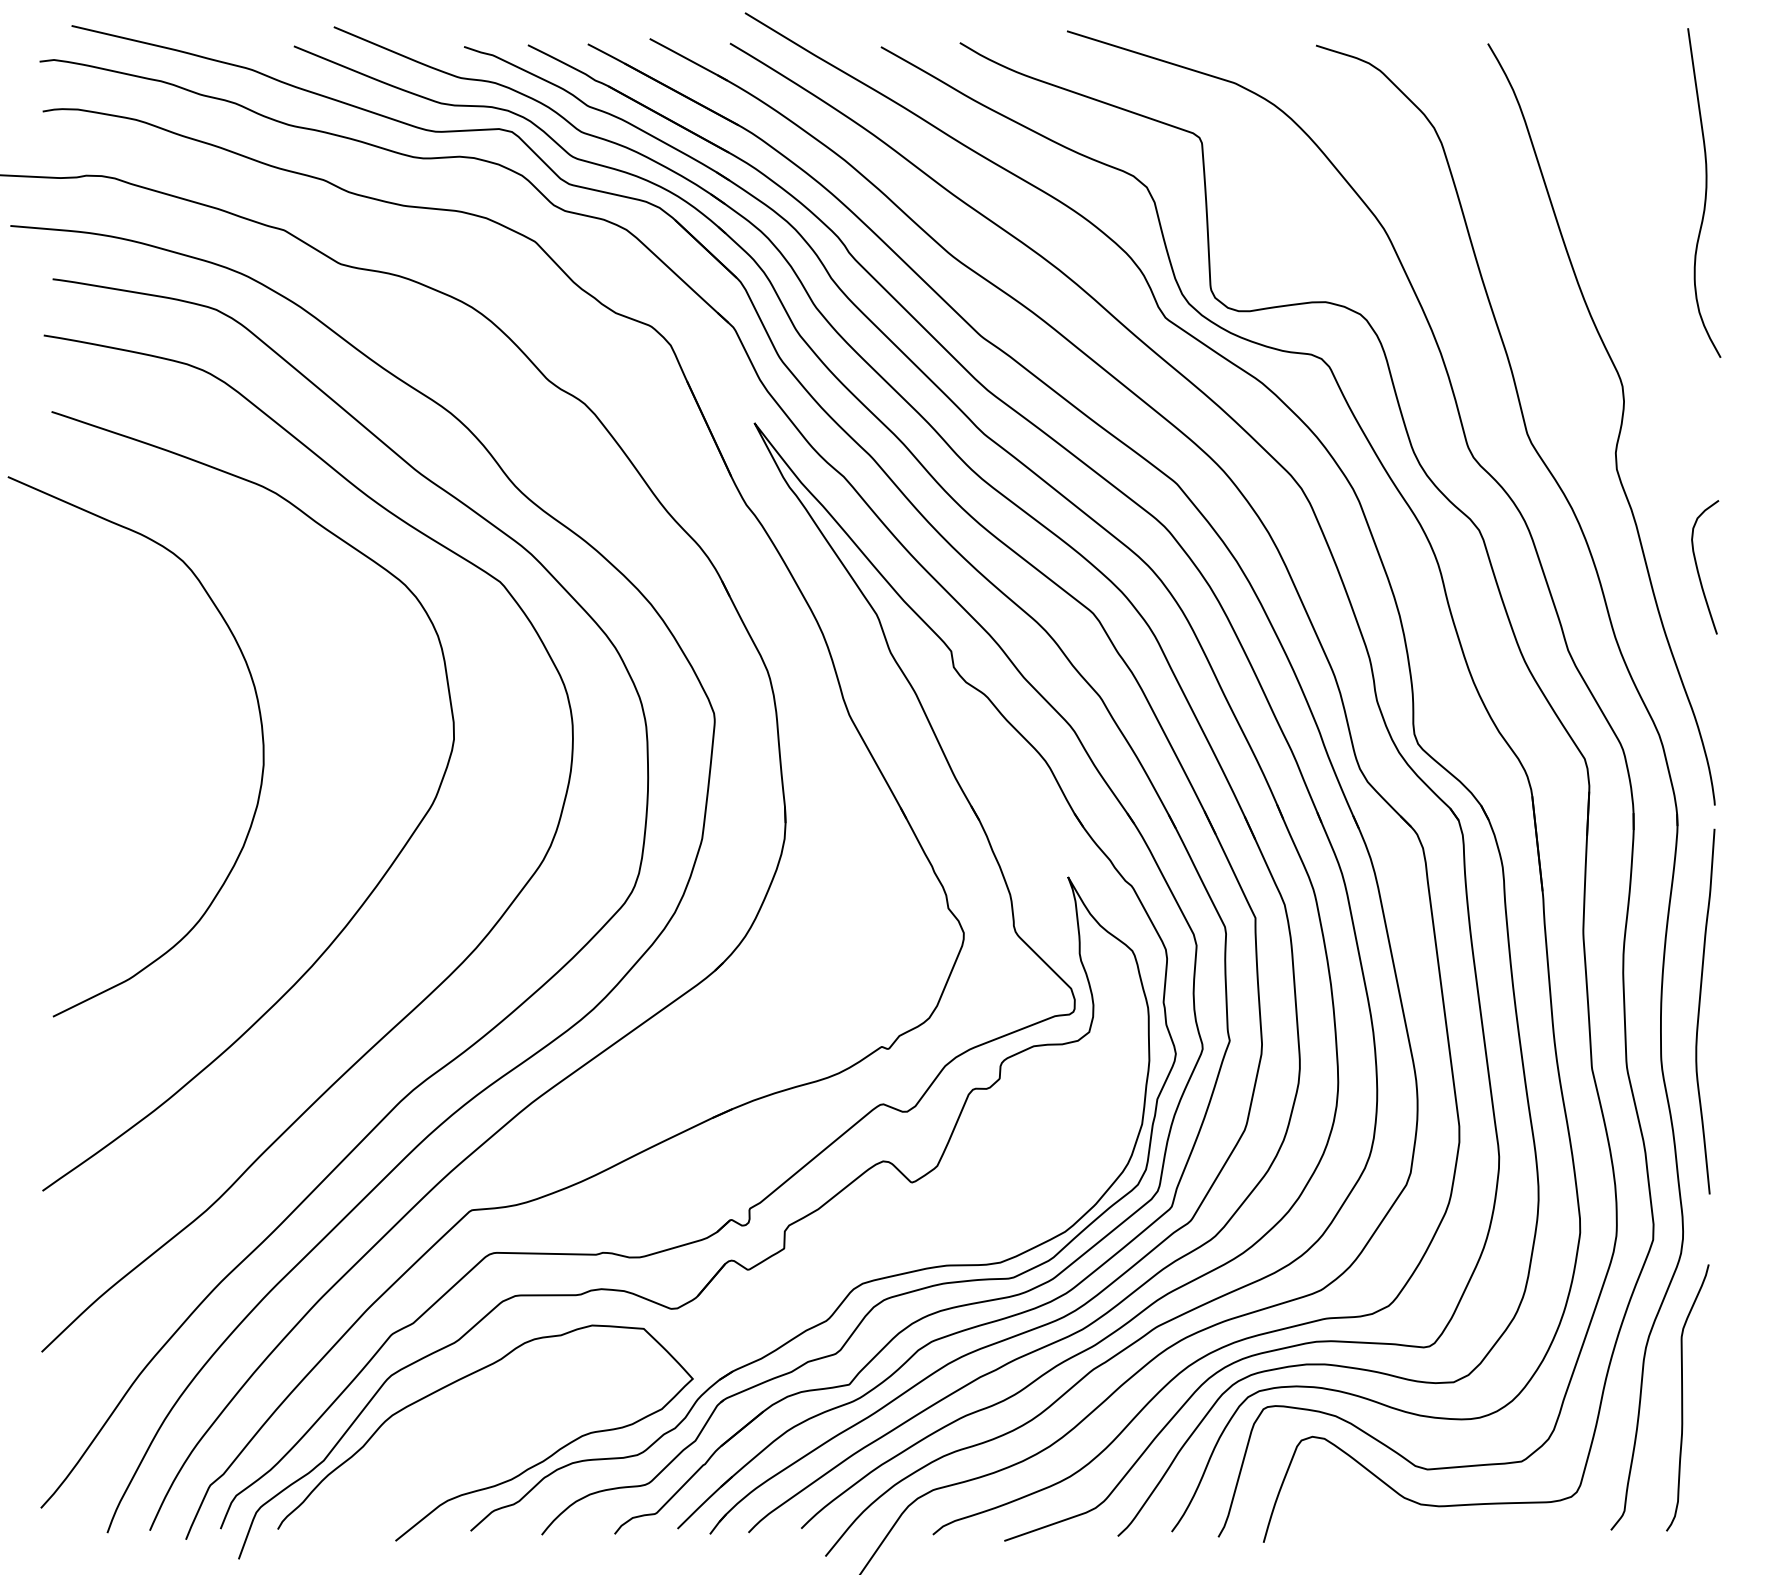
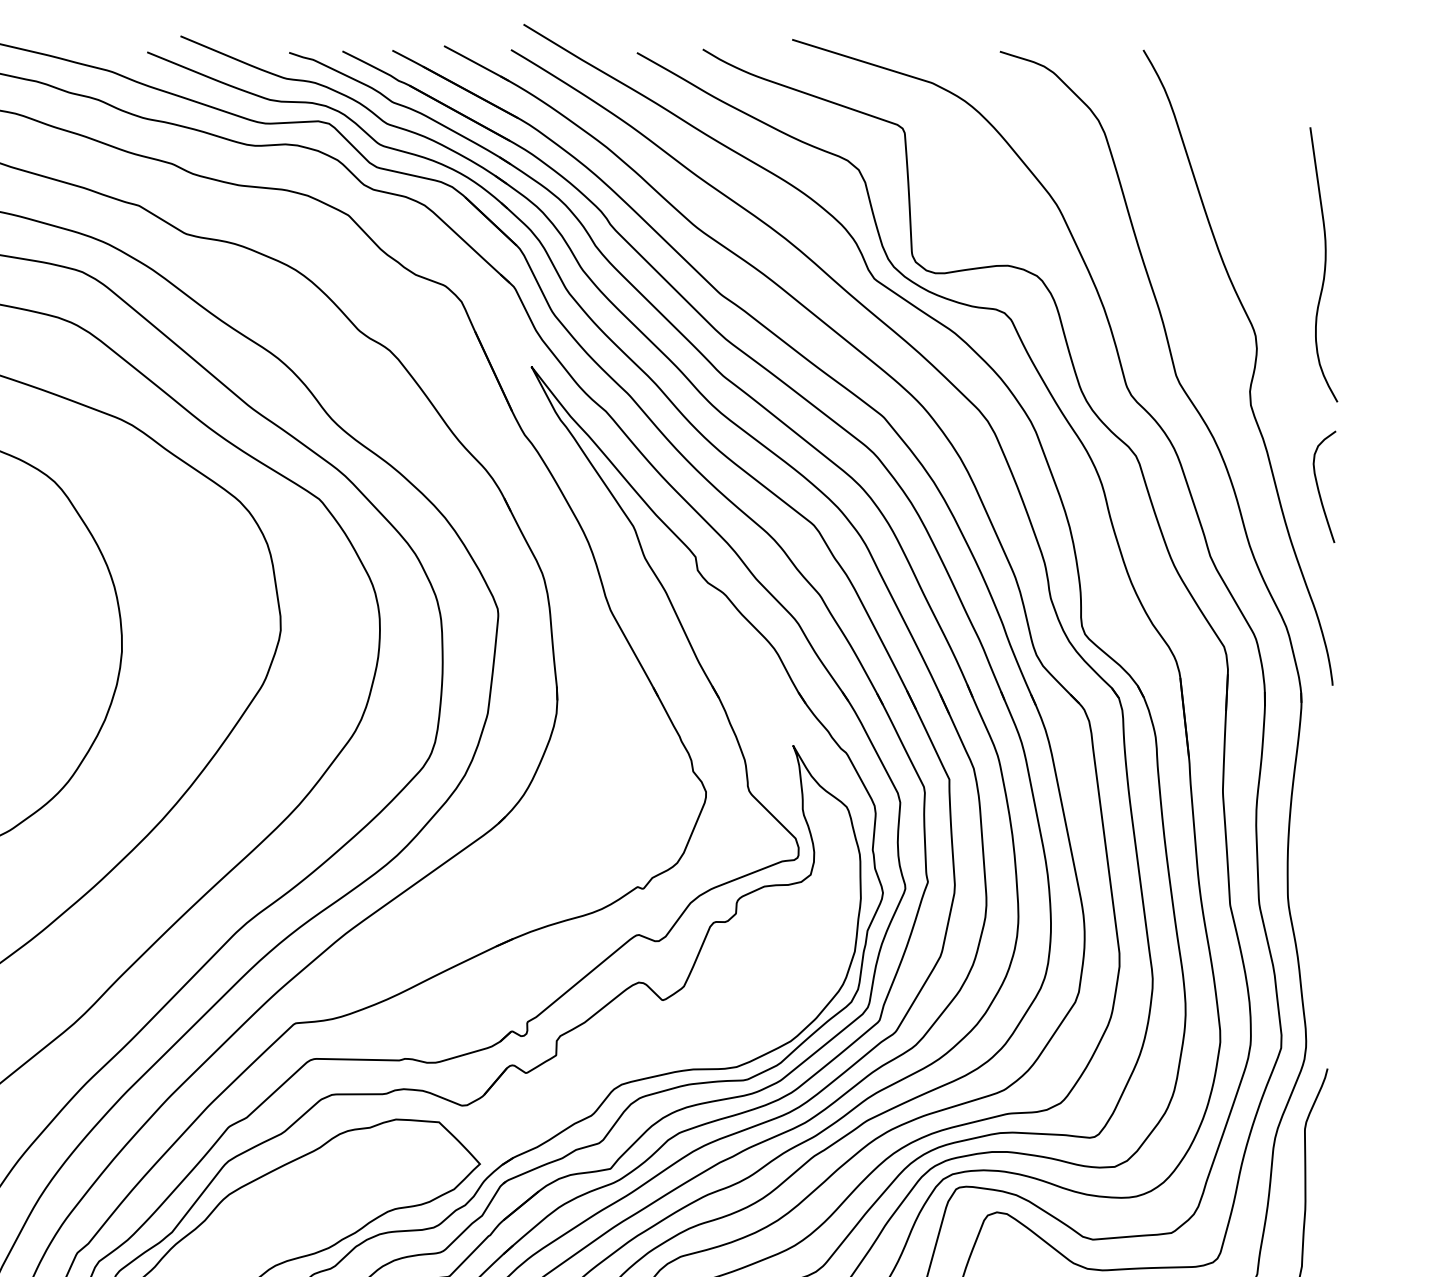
curve: (1705, 192) -> (1324, 264), moved
curve: (1699, 1011) -> (1319, 857), removed

